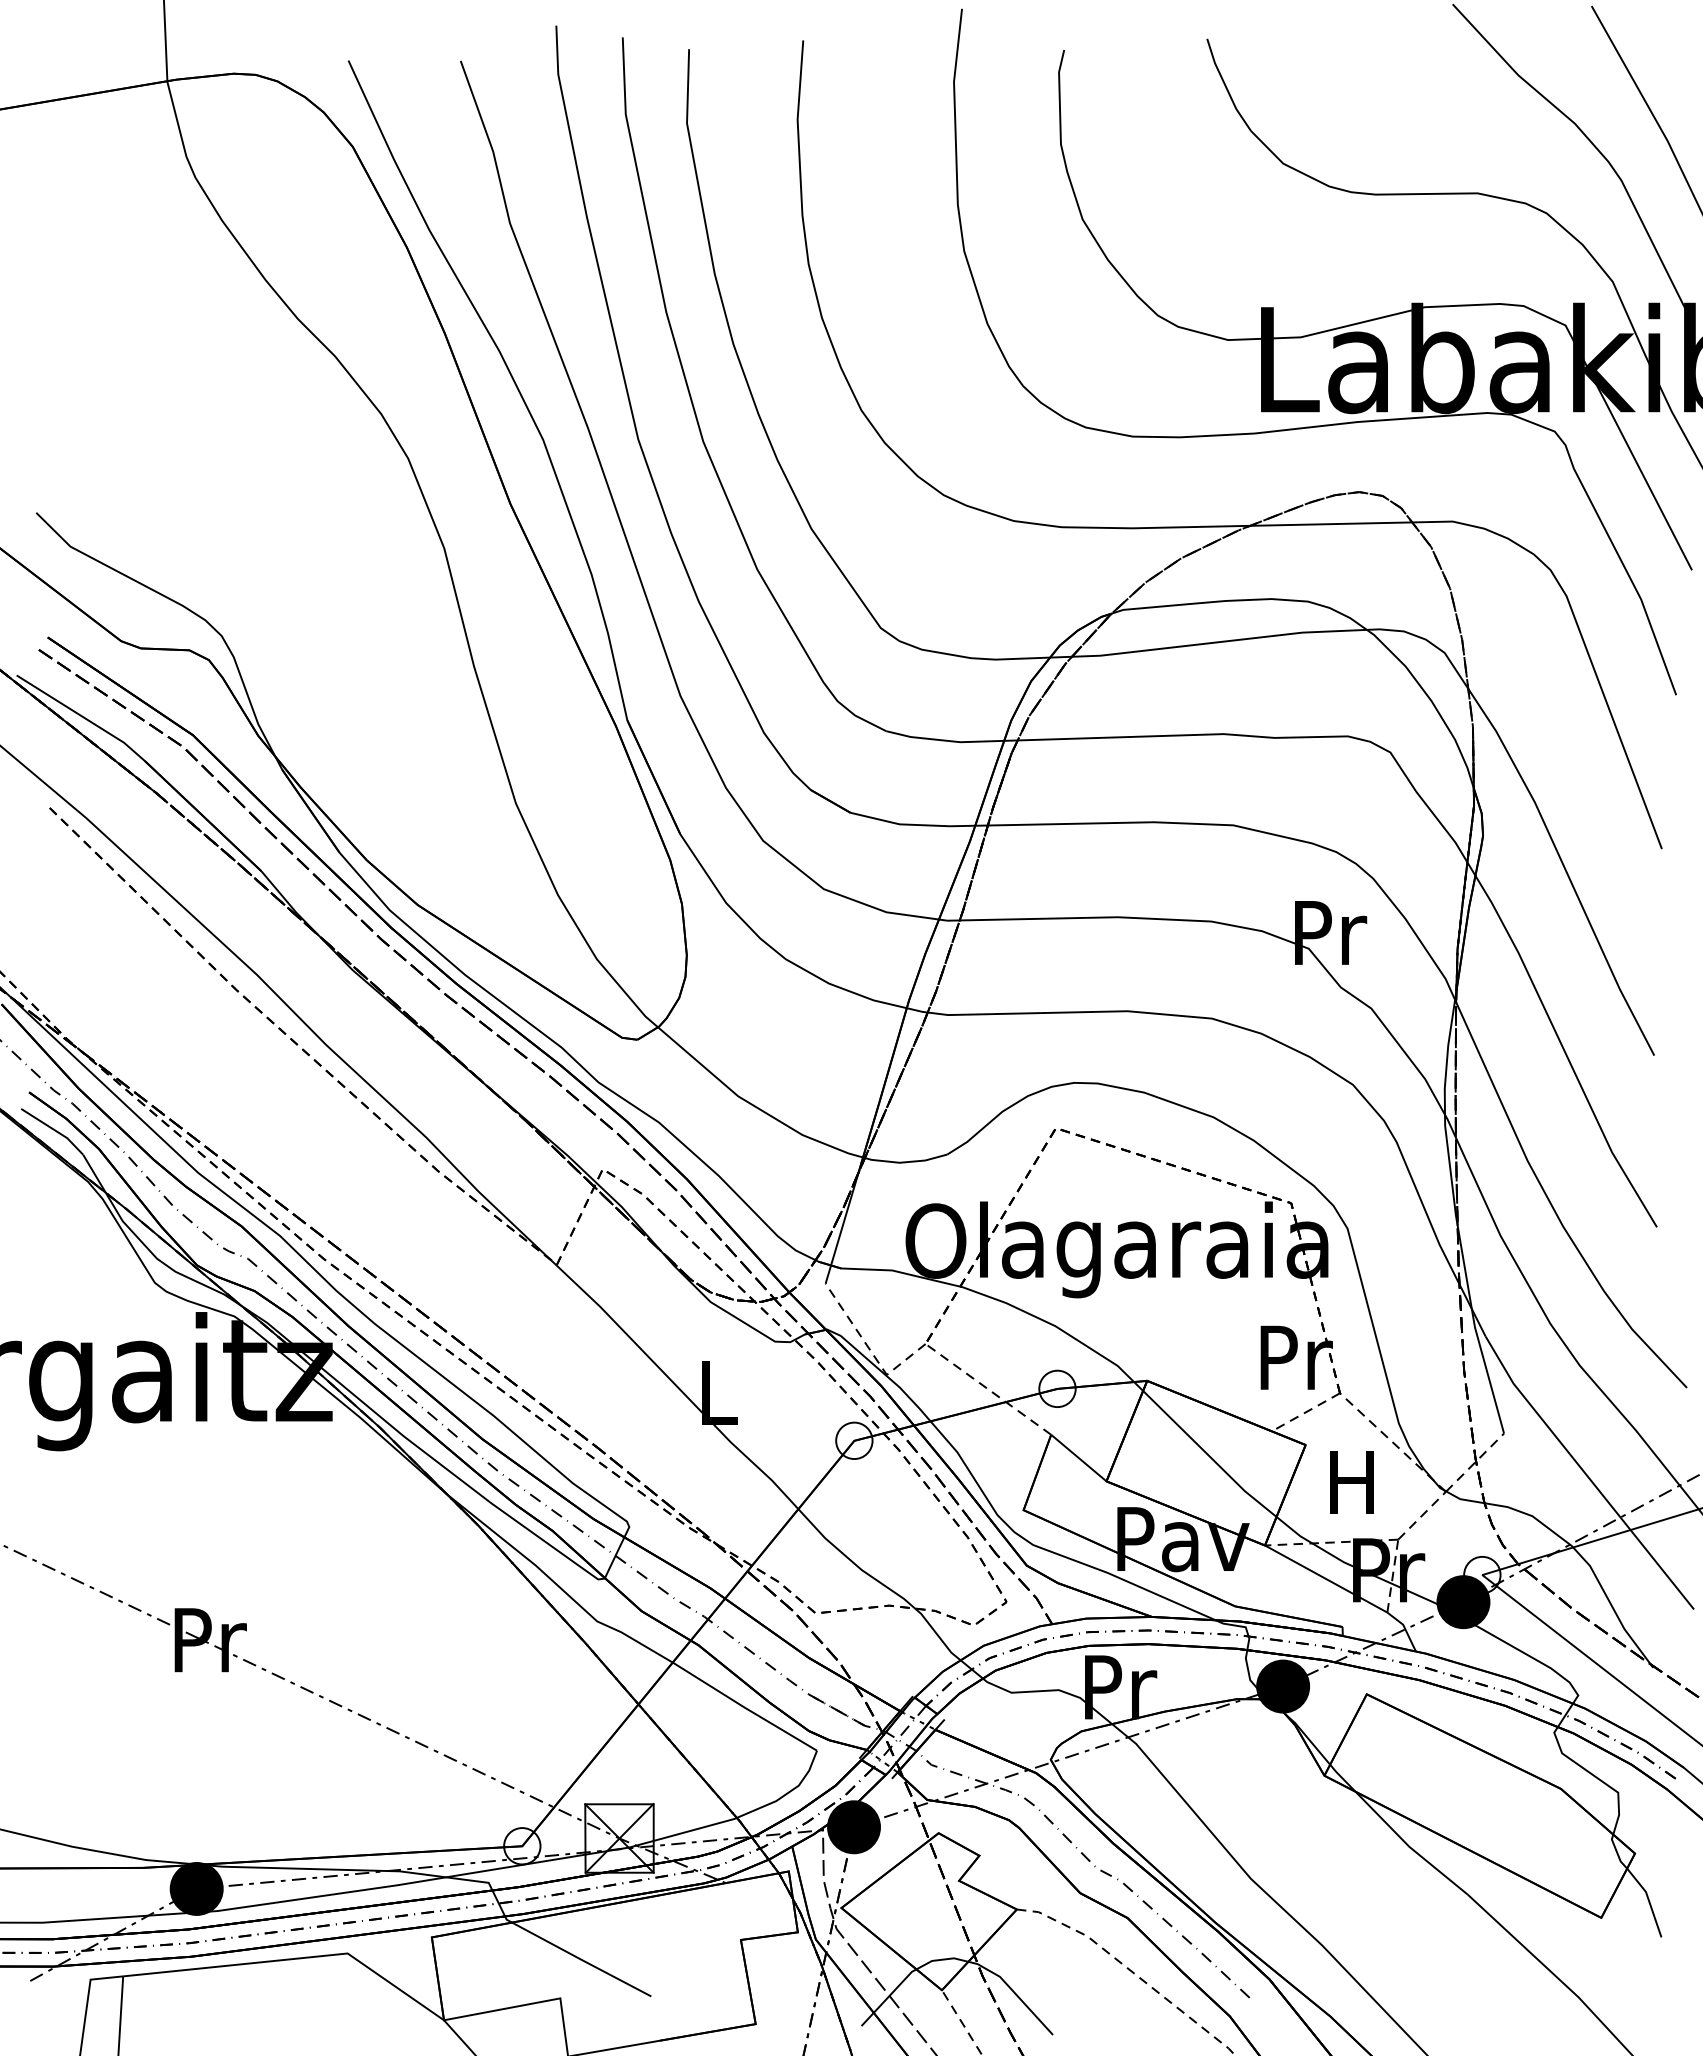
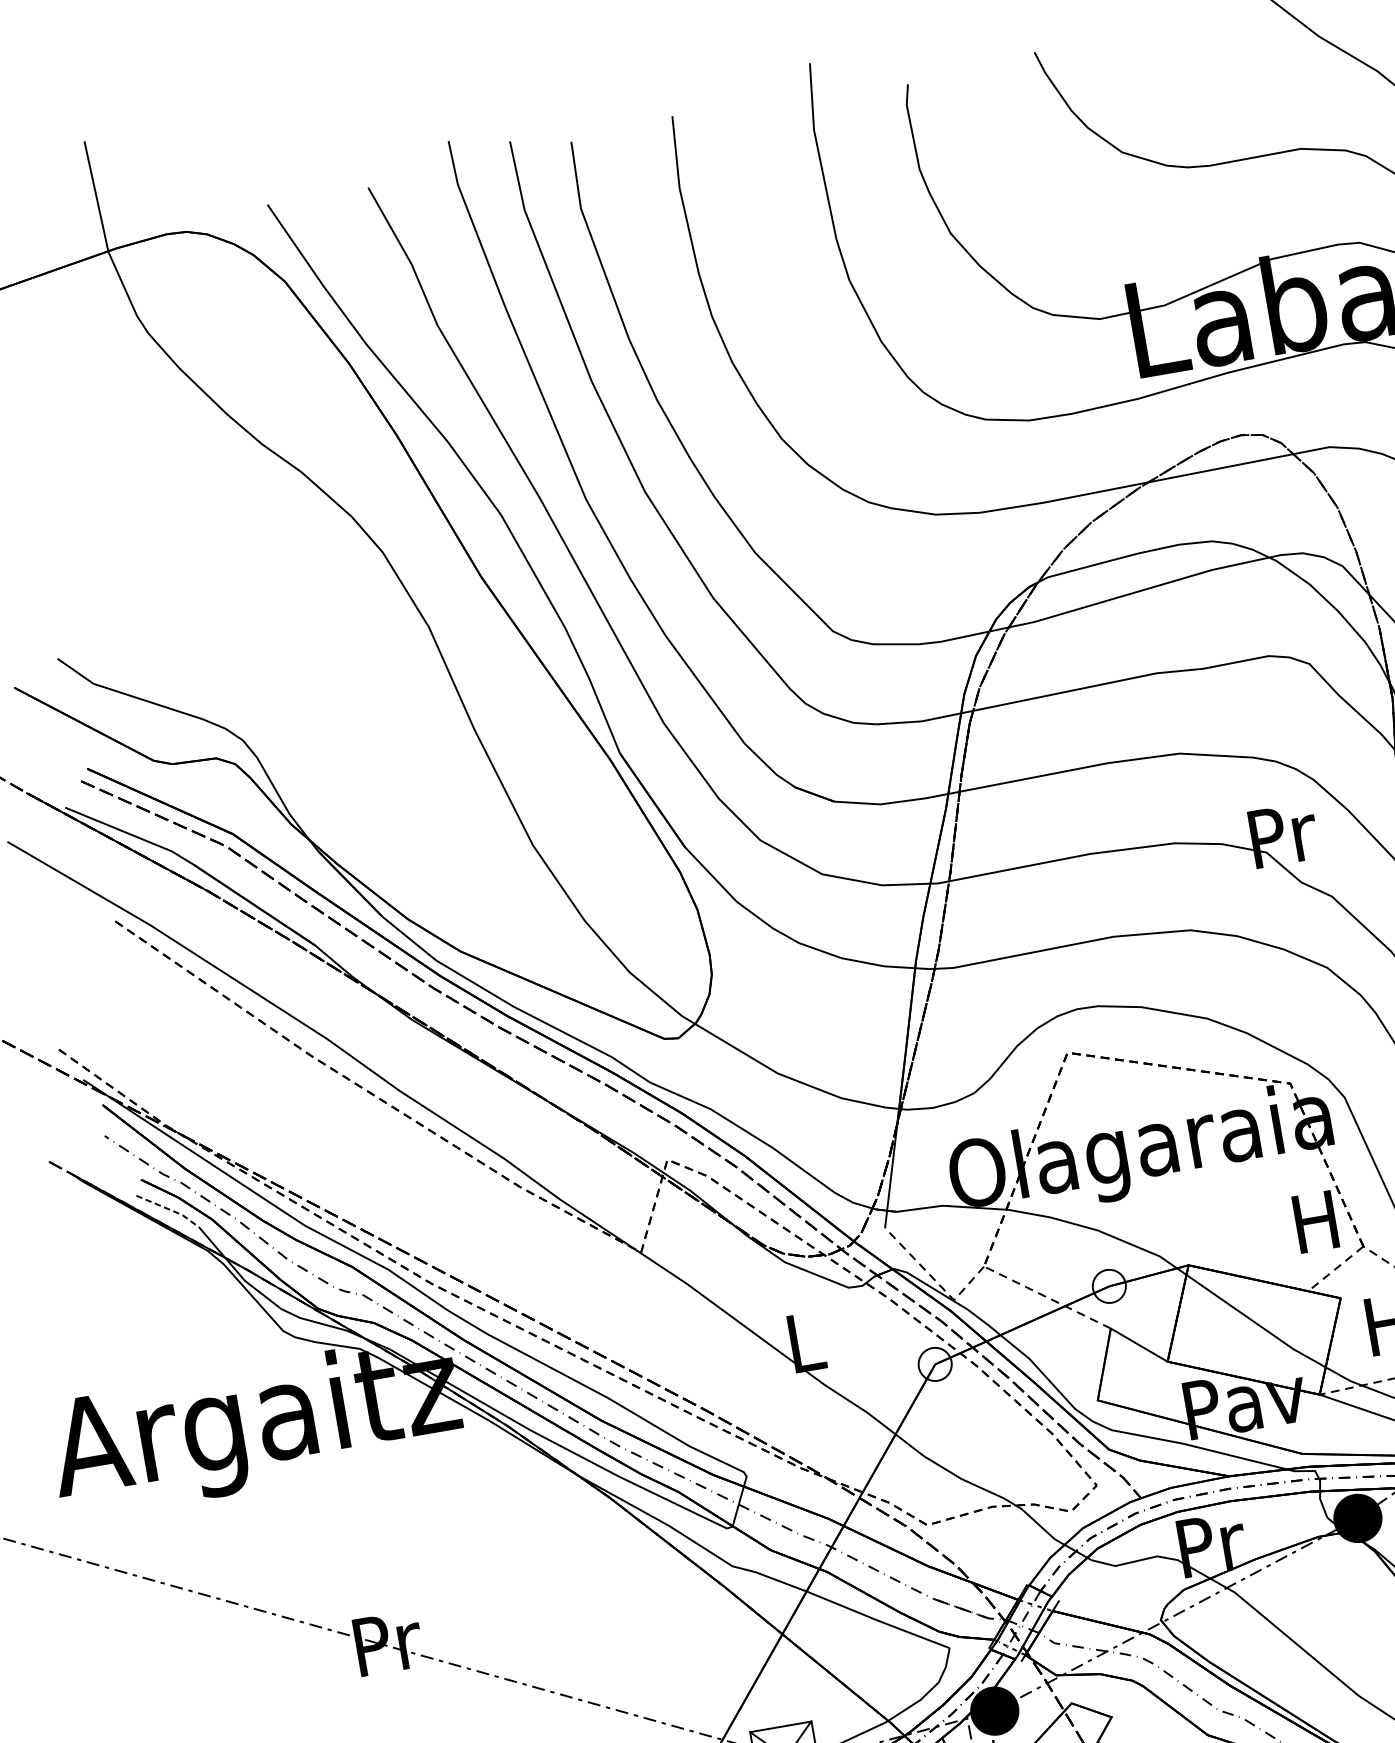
line: (54, 1130) -> (169, 1209), solid -> dashed
text: (1296, 1357) -> (1318, 1221), Pr -> H

